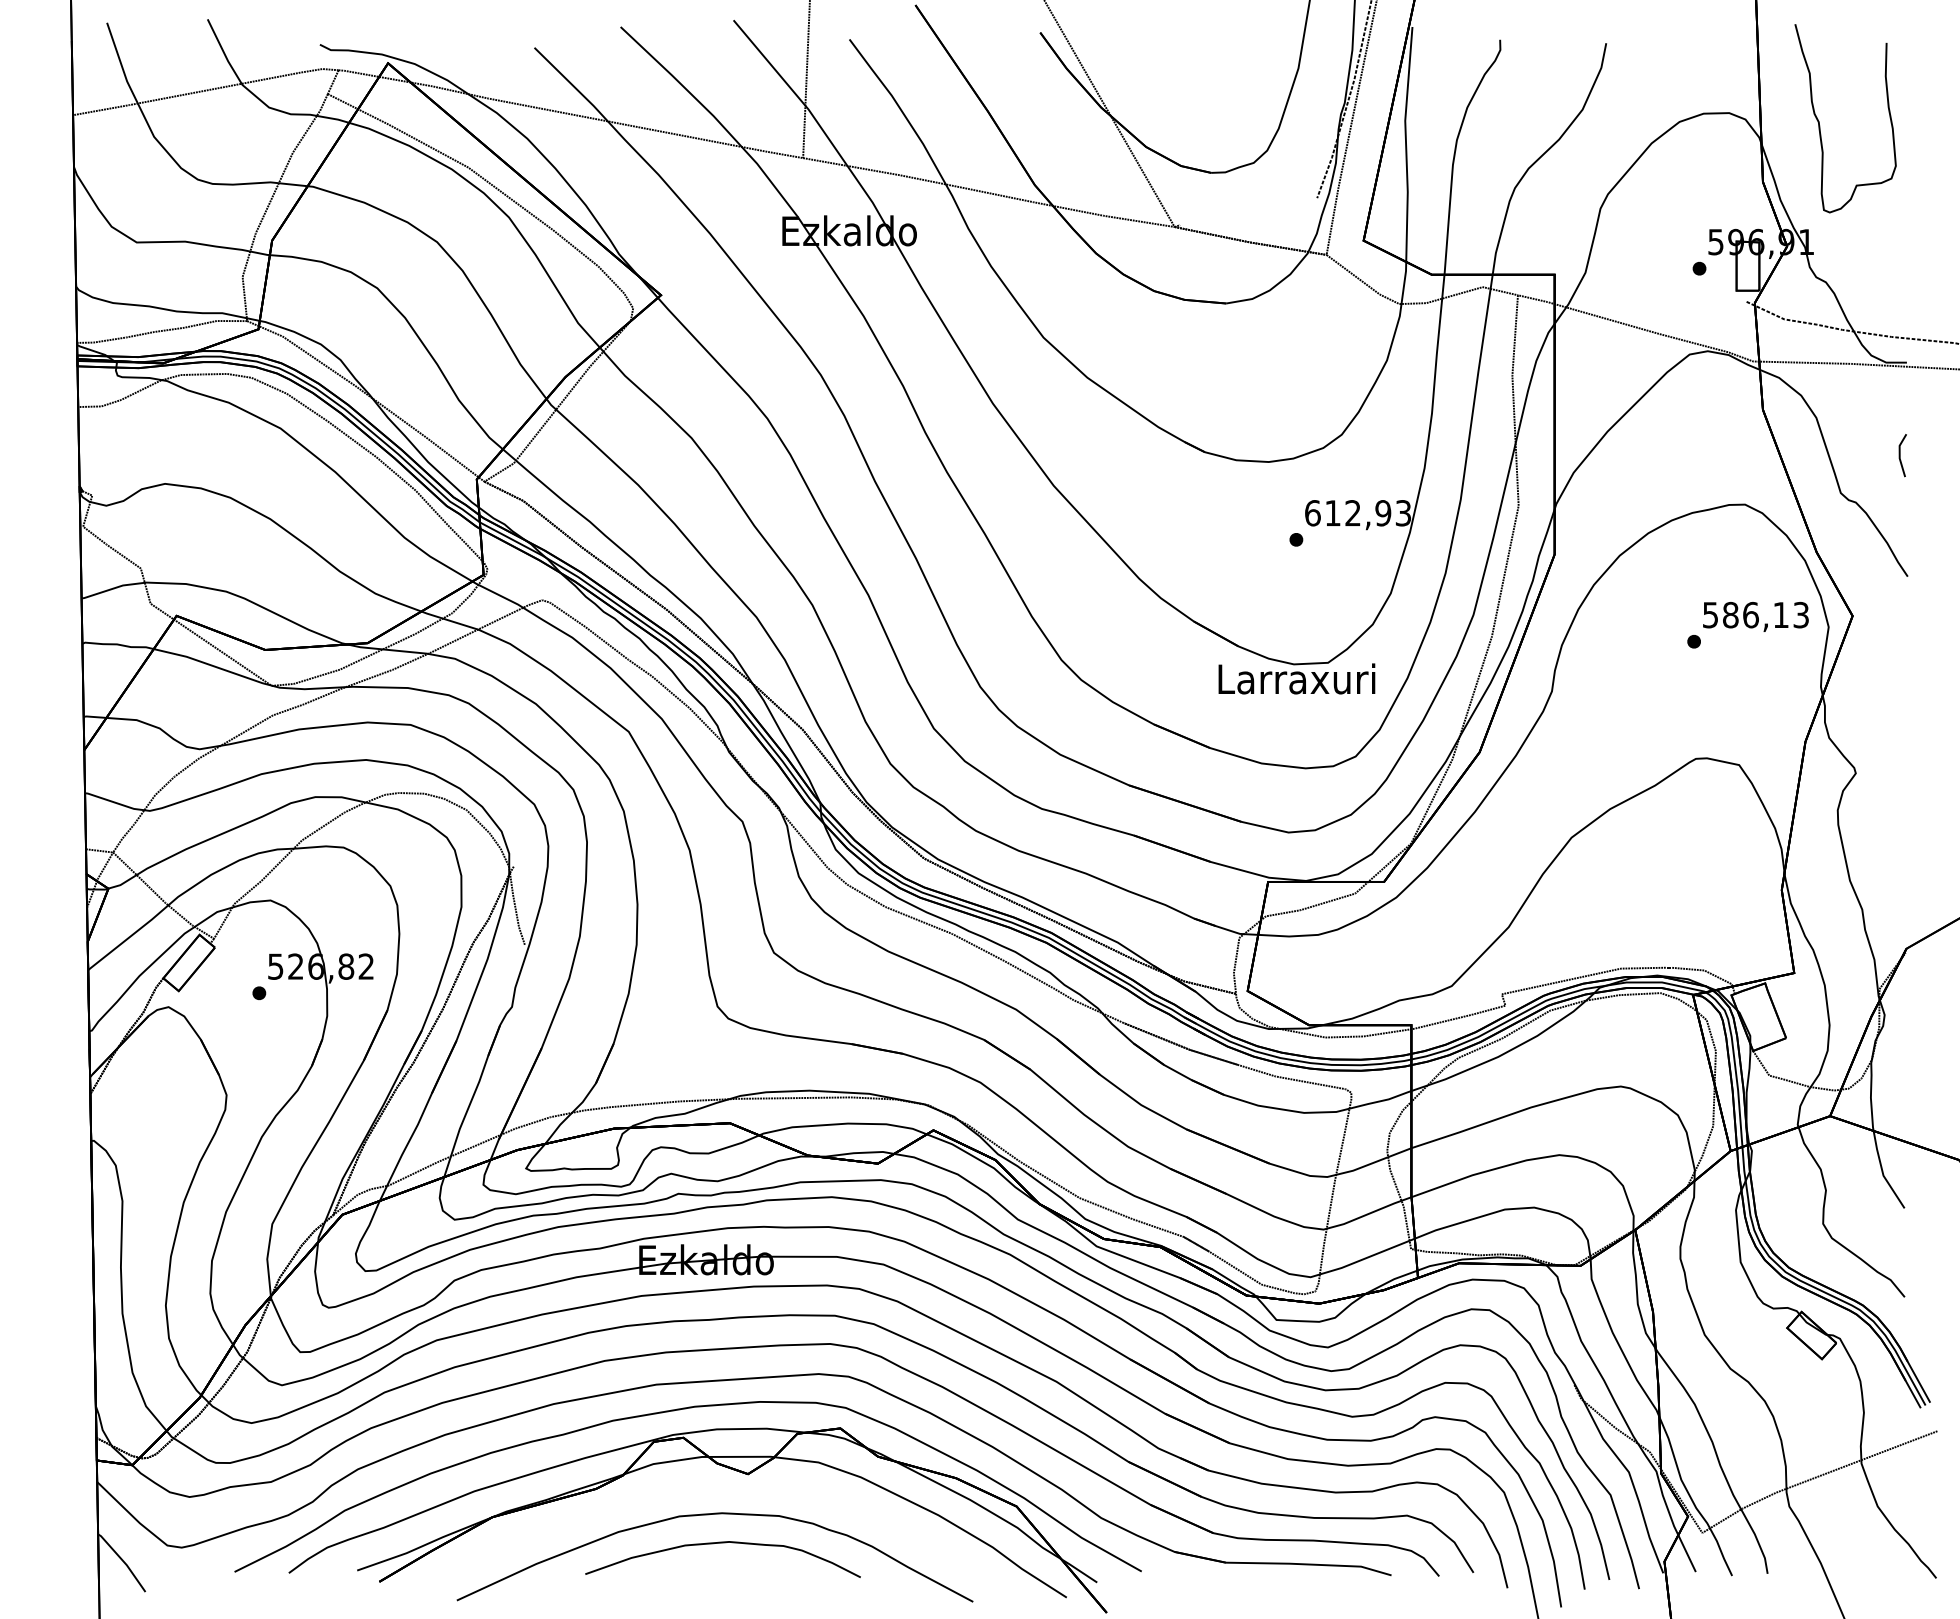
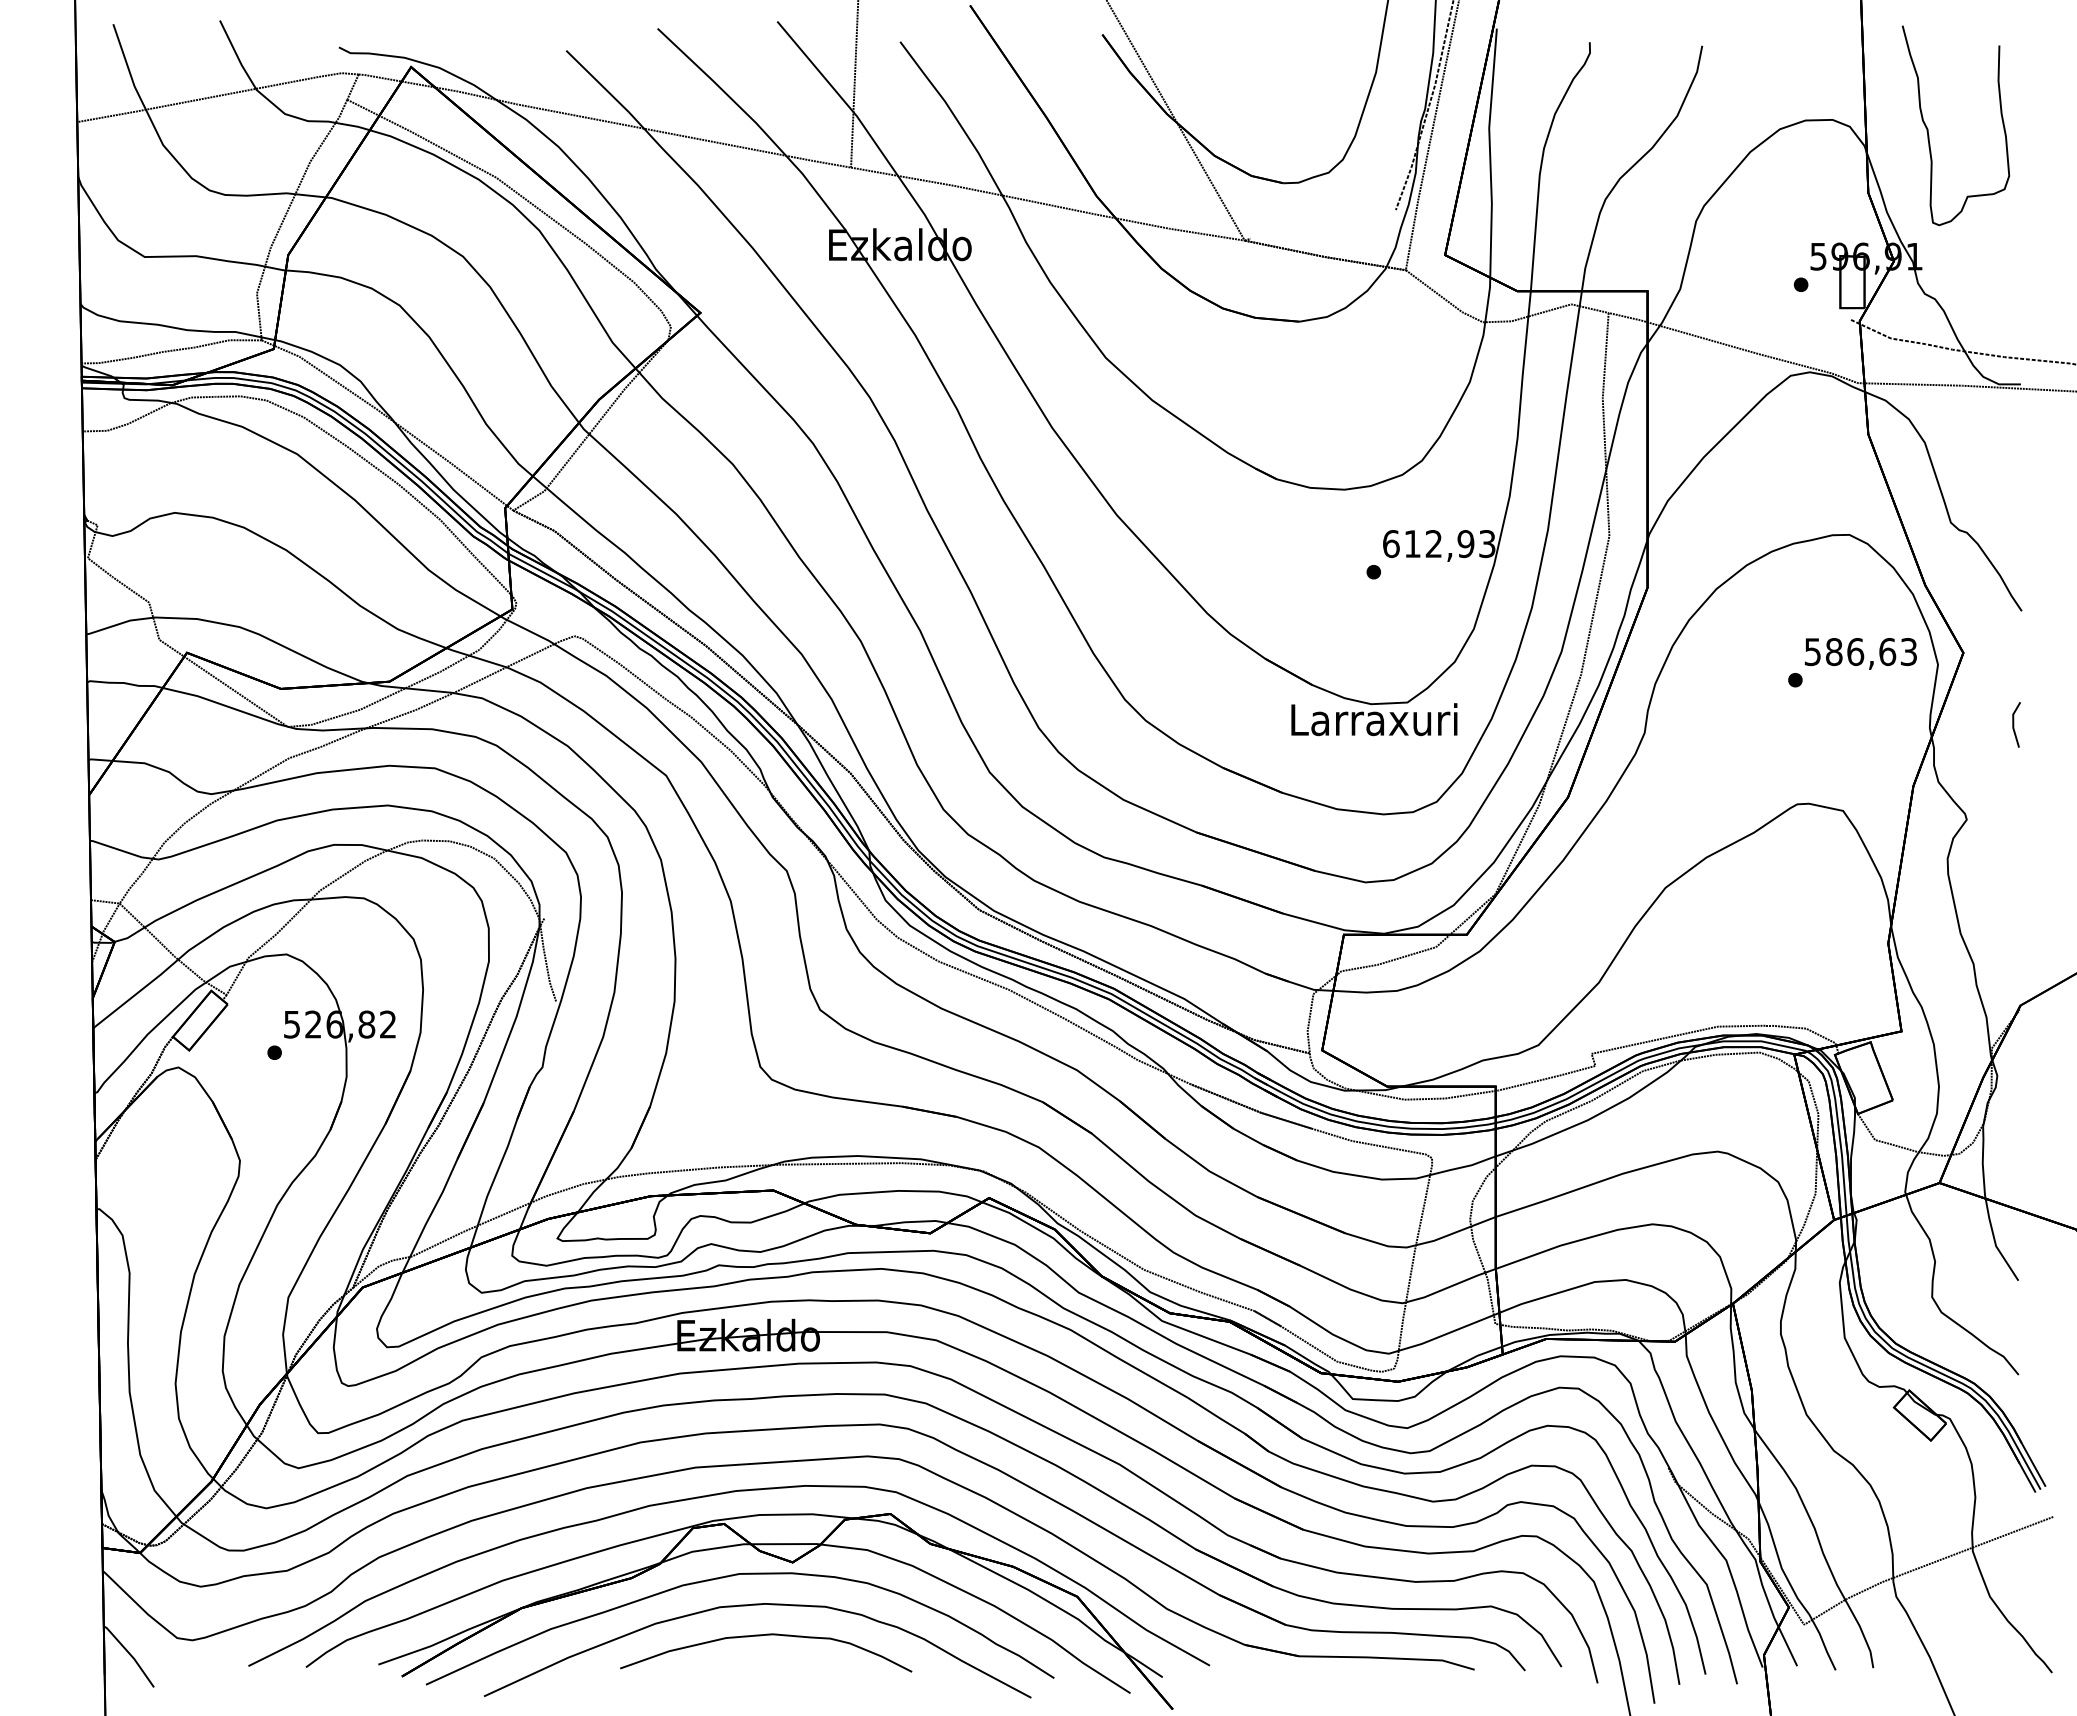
line: (1900, 455) -> (2014, 724), moved
text: (1781, 615) -> (1887, 652), 586,13 -> 586,63
curve: (687, 1488) -> (728, 1577), added

